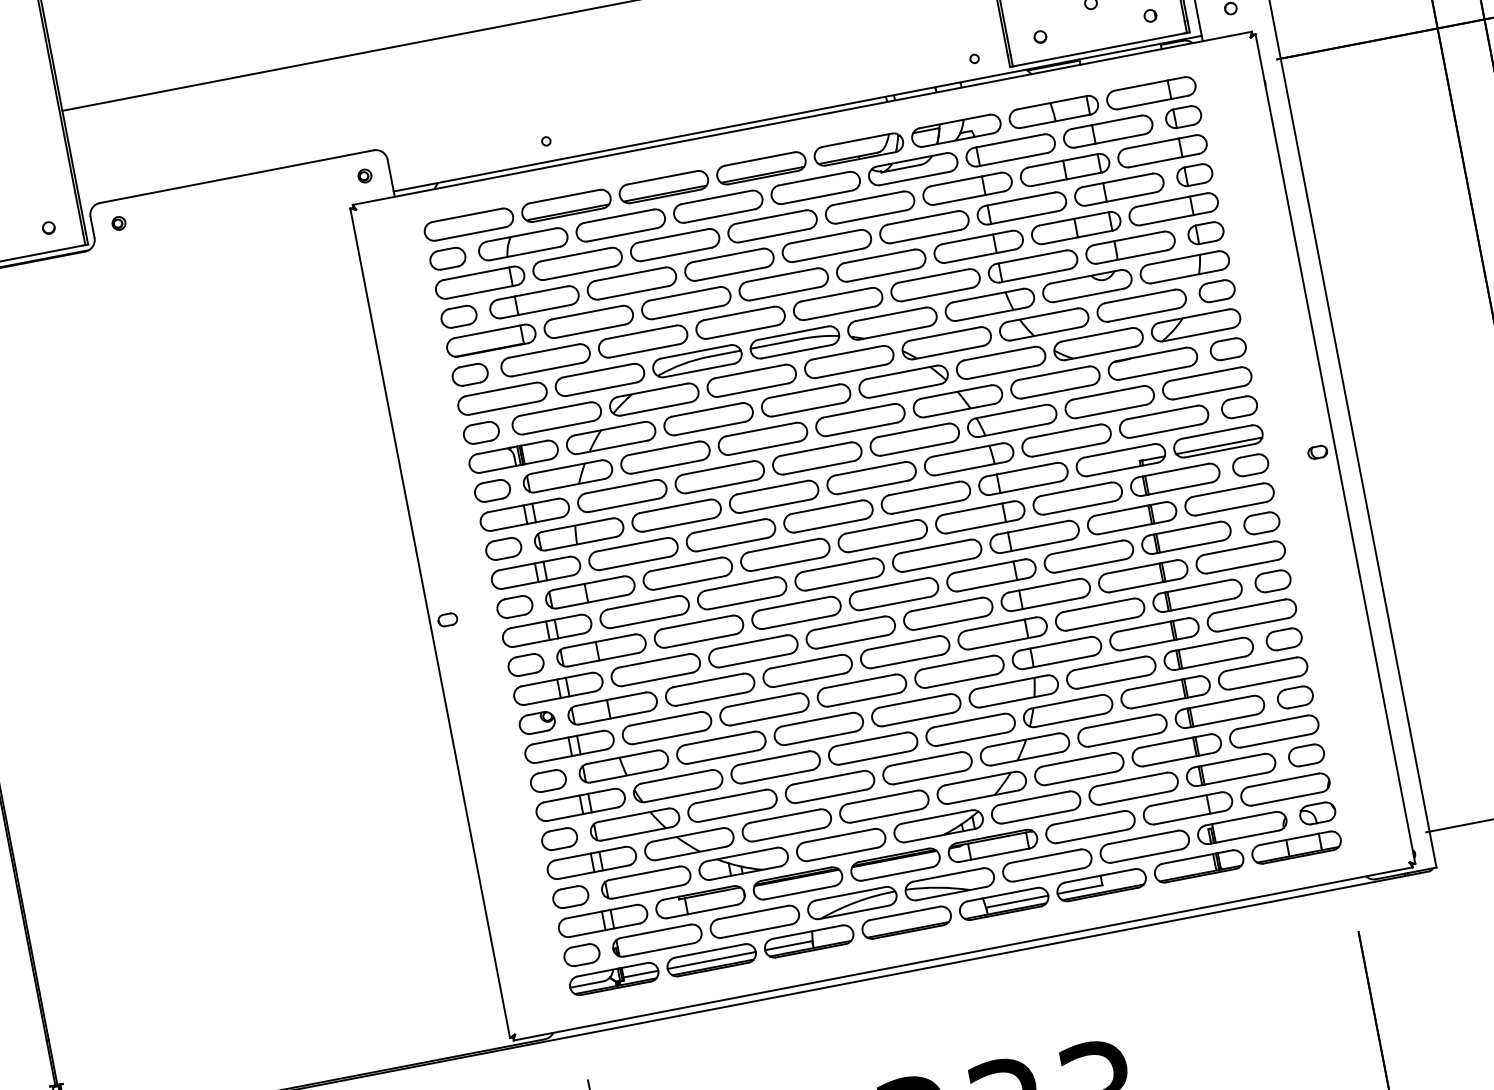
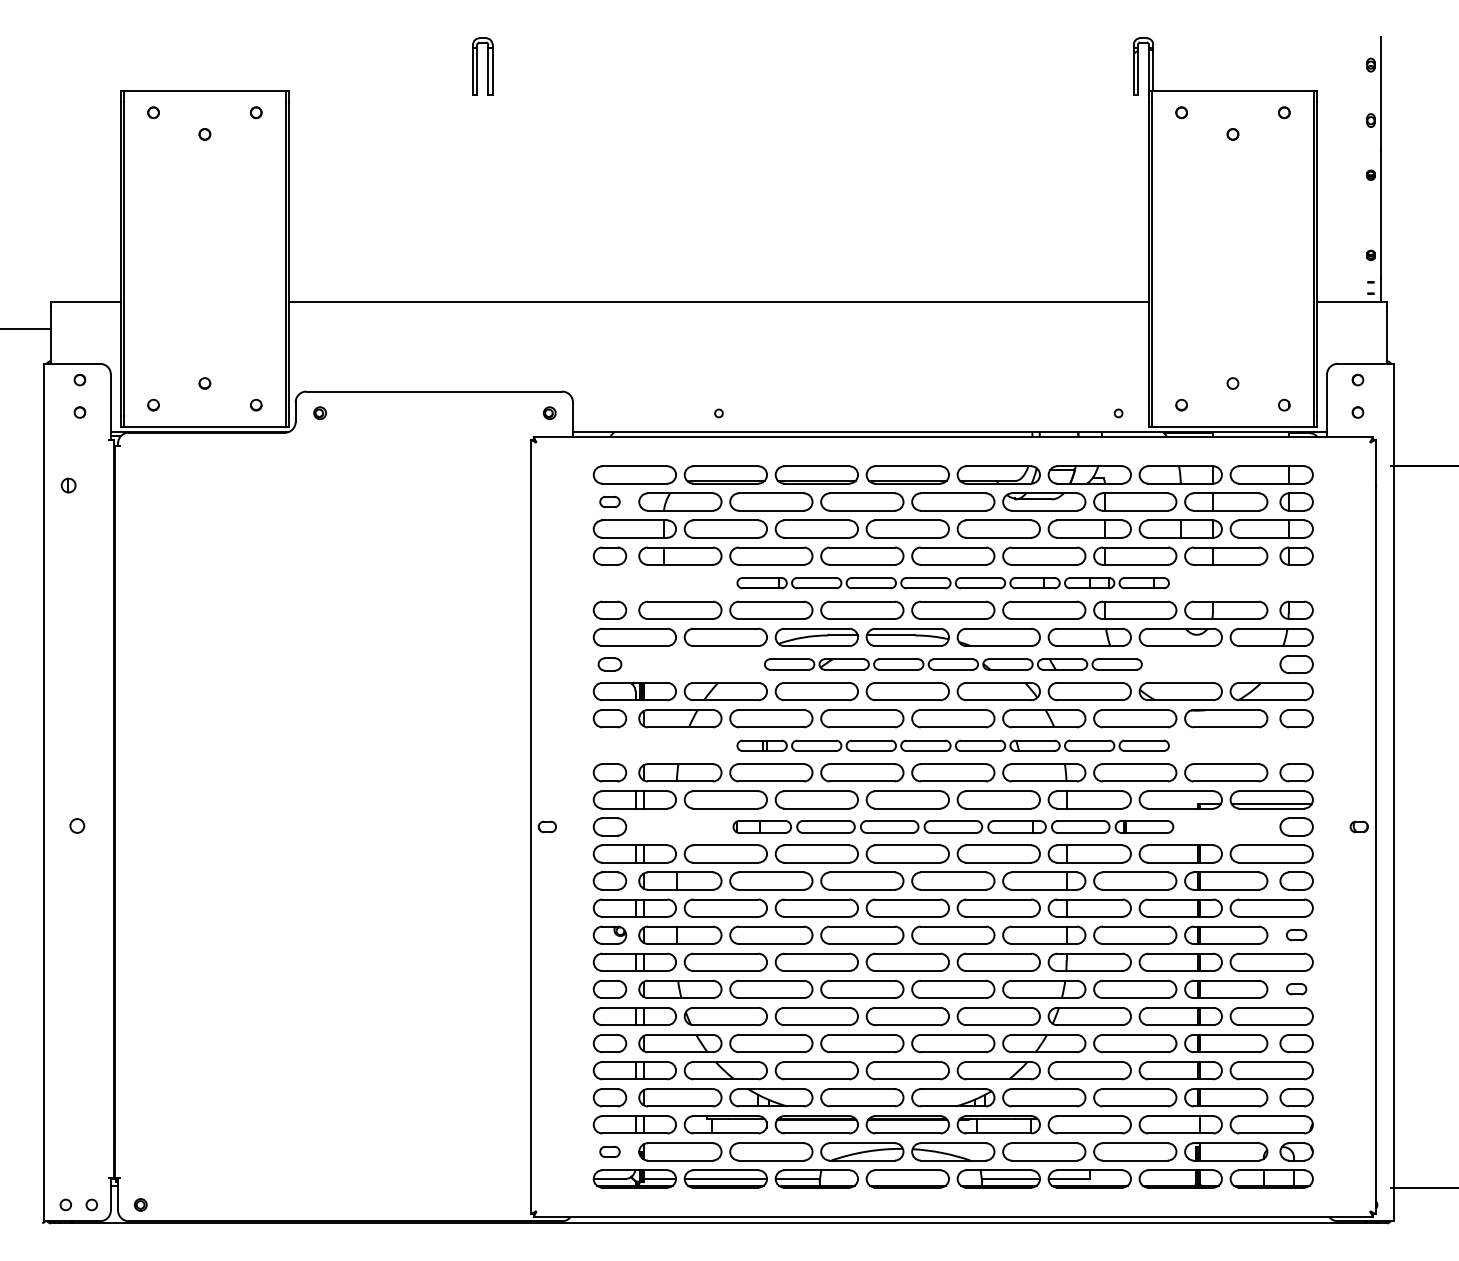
part: (447, 258) -> (609, 501), size x0.6
part: (831, 274) -> (952, 582), size x0.6
part: (849, 362) -> (953, 664), size x0.6
part: (480, 432) -> (609, 664), size x0.7
part: (865, 449) -> (952, 745), size x0.6
part: (882, 535) -> (953, 826), size x0.7
part: (1272, 580) -> (1296, 934), size x0.6
part: (1283, 638) -> (1296, 988), size x0.6
part: (581, 954) -> (609, 1151), size x0.6

